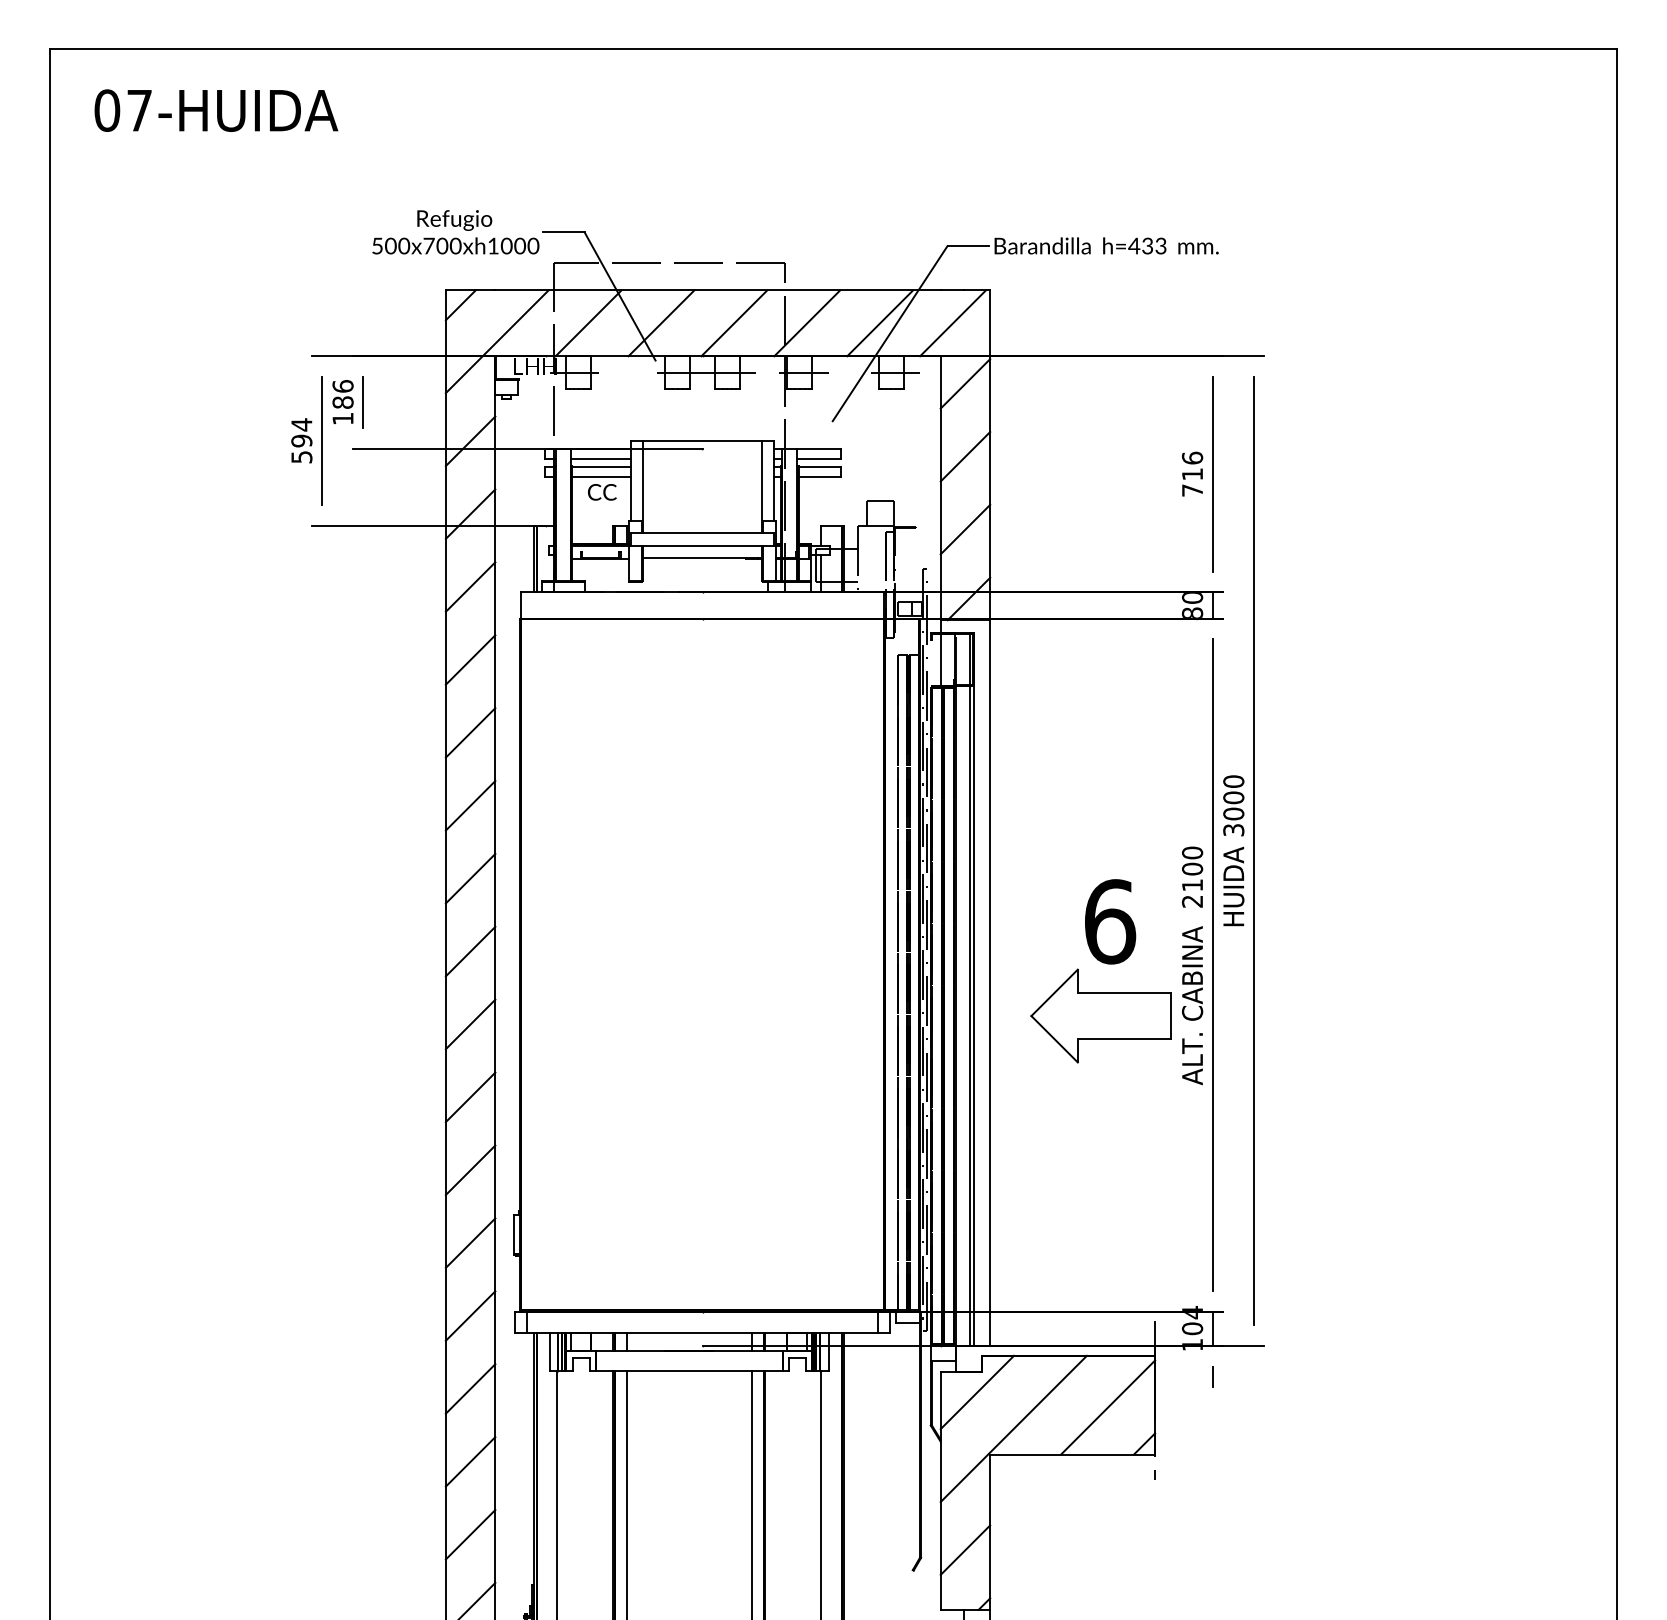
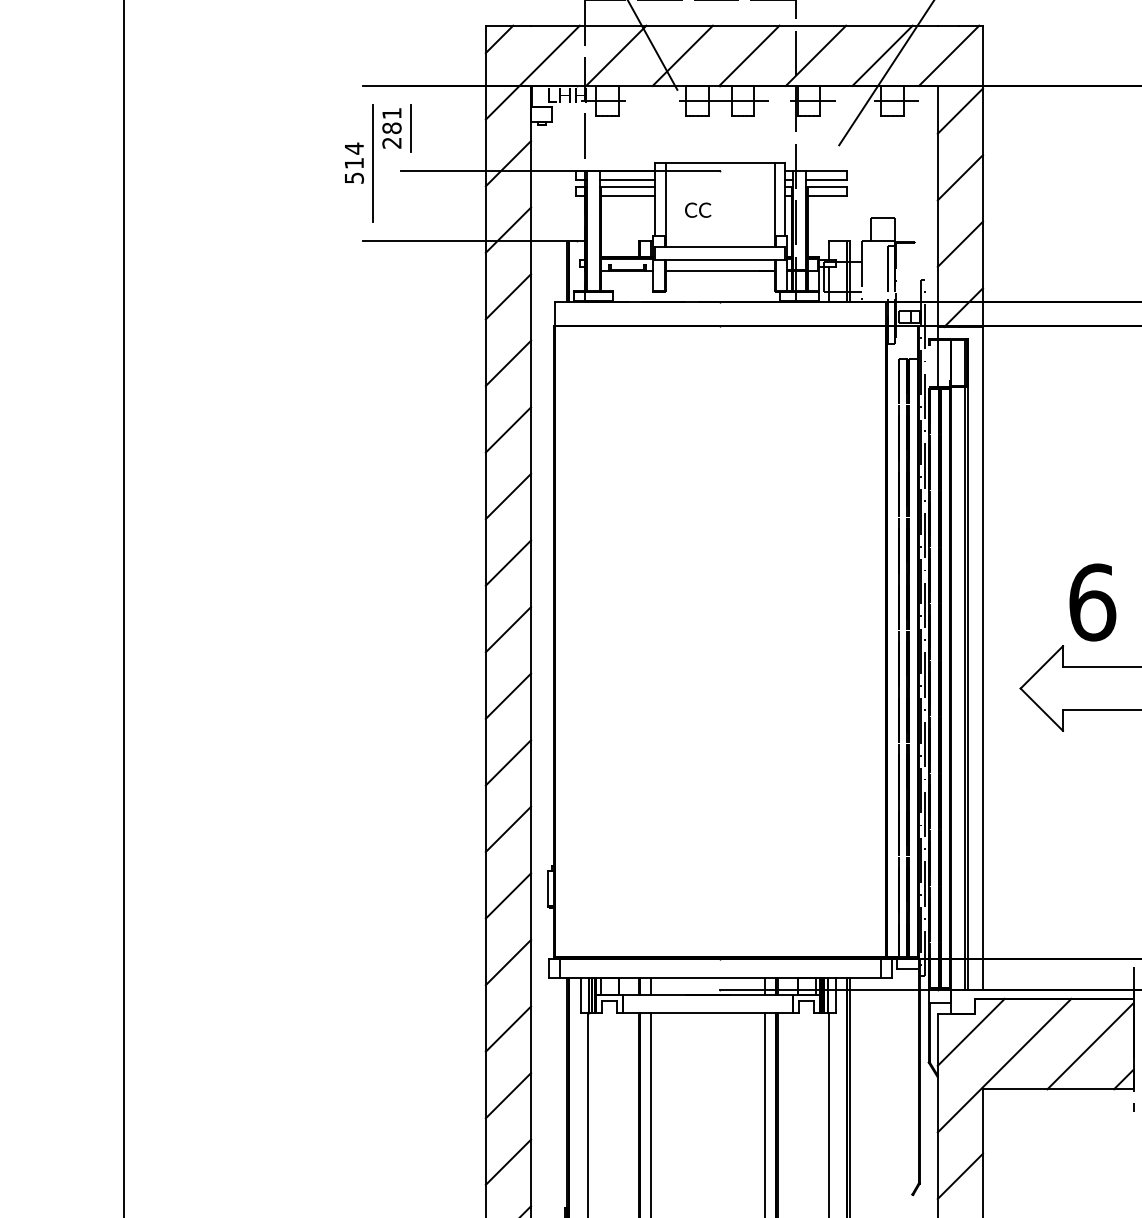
text: (342, 402) -> (391, 128), 186 -> 281
text: (301, 440) -> (354, 162), 594 -> 514
text: (602, 492) -> (698, 210), moved

